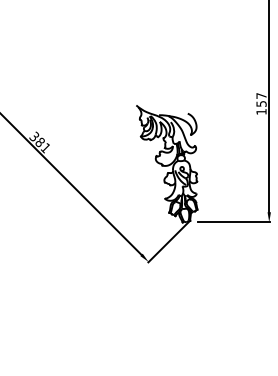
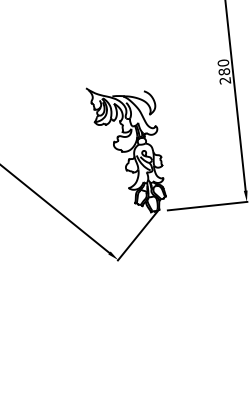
text: (261, 103) -> (224, 71), 157 -> 280

